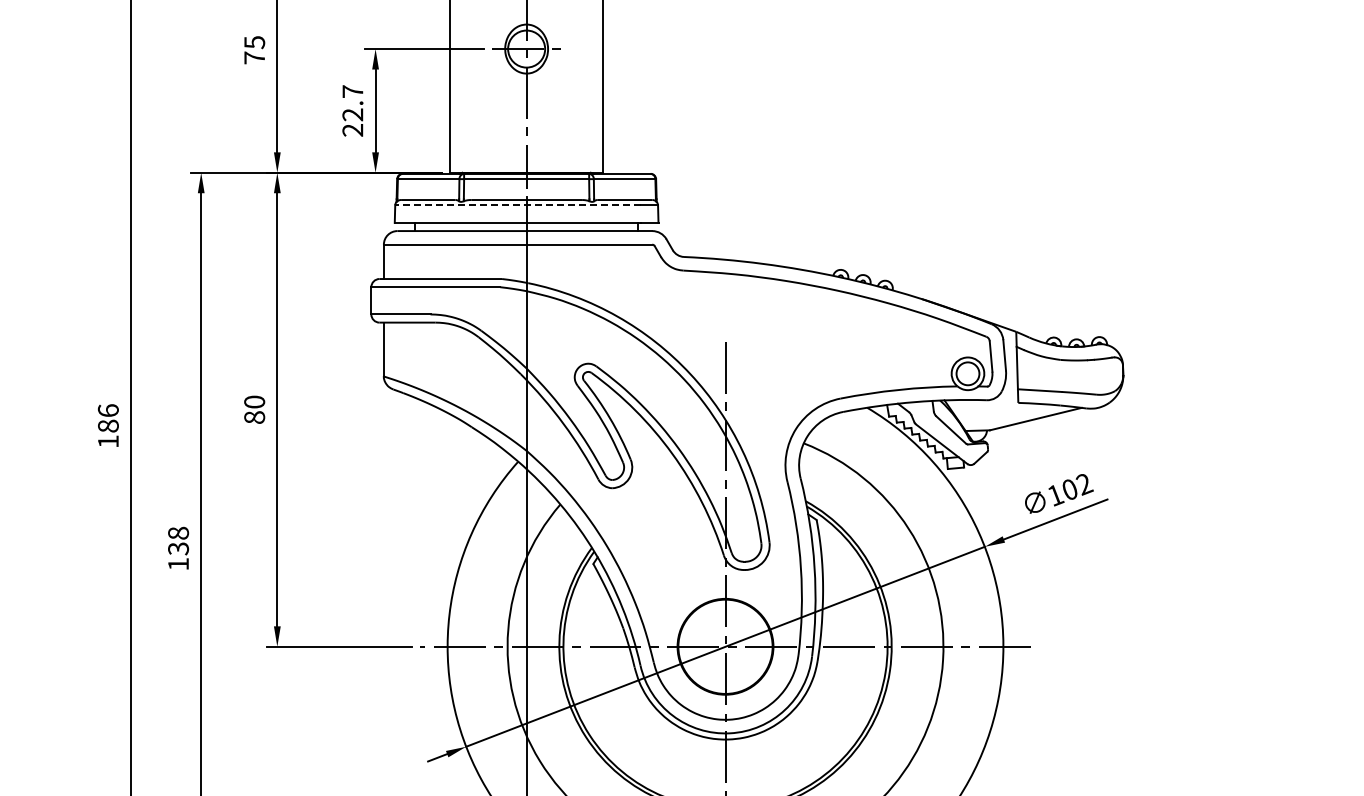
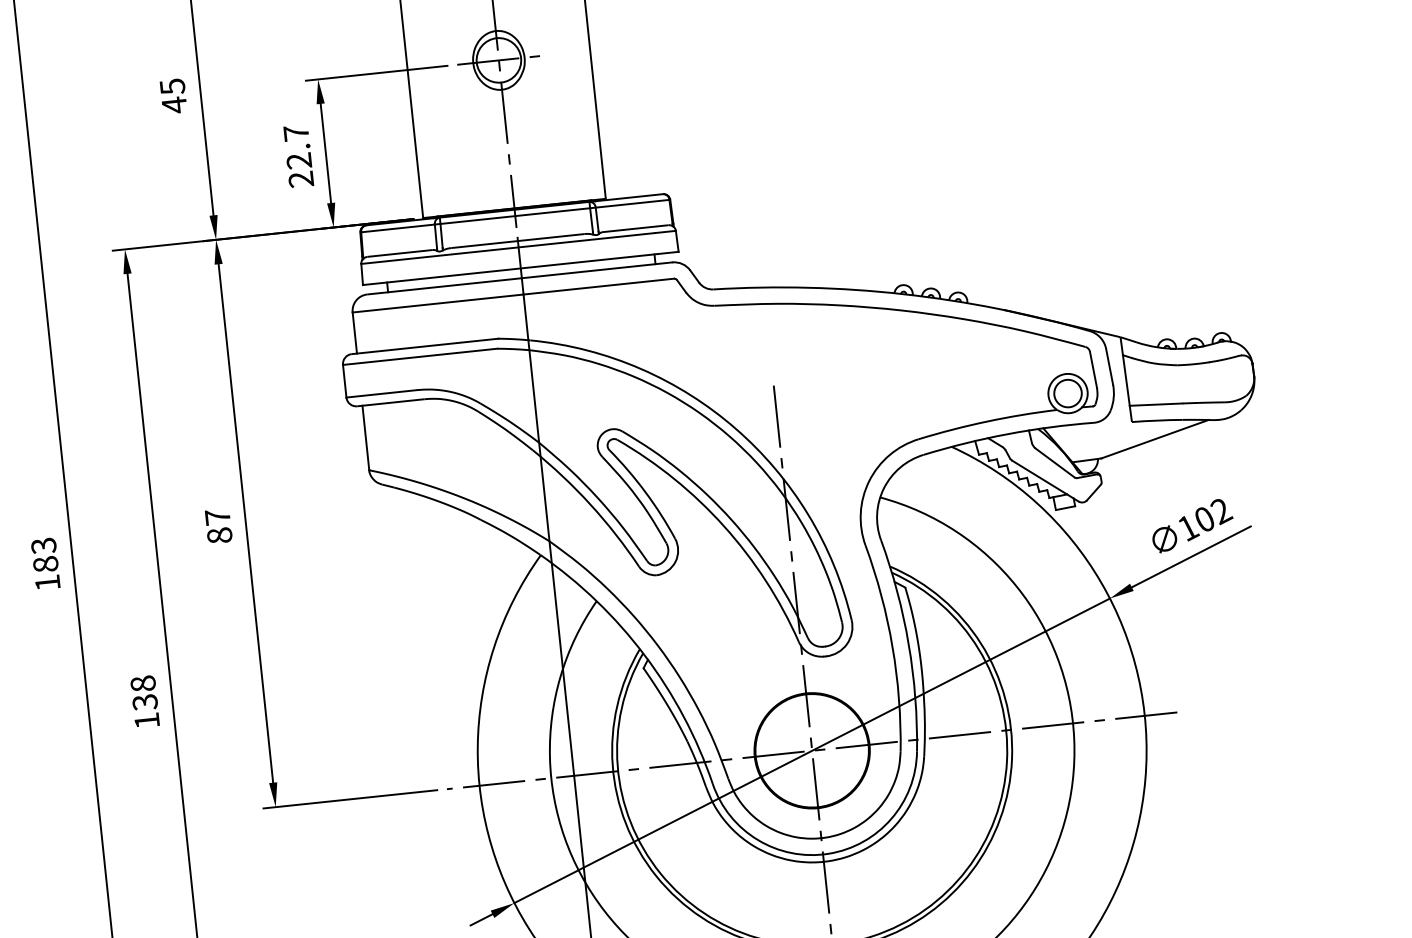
text: (254, 58) -> (174, 105), 75 -> 45
line: (517, 205) -> (507, 248), dashed -> solid
text: (254, 401) -> (217, 516), 80 -> 87
text: (107, 410) -> (42, 545), 186 -> 183

